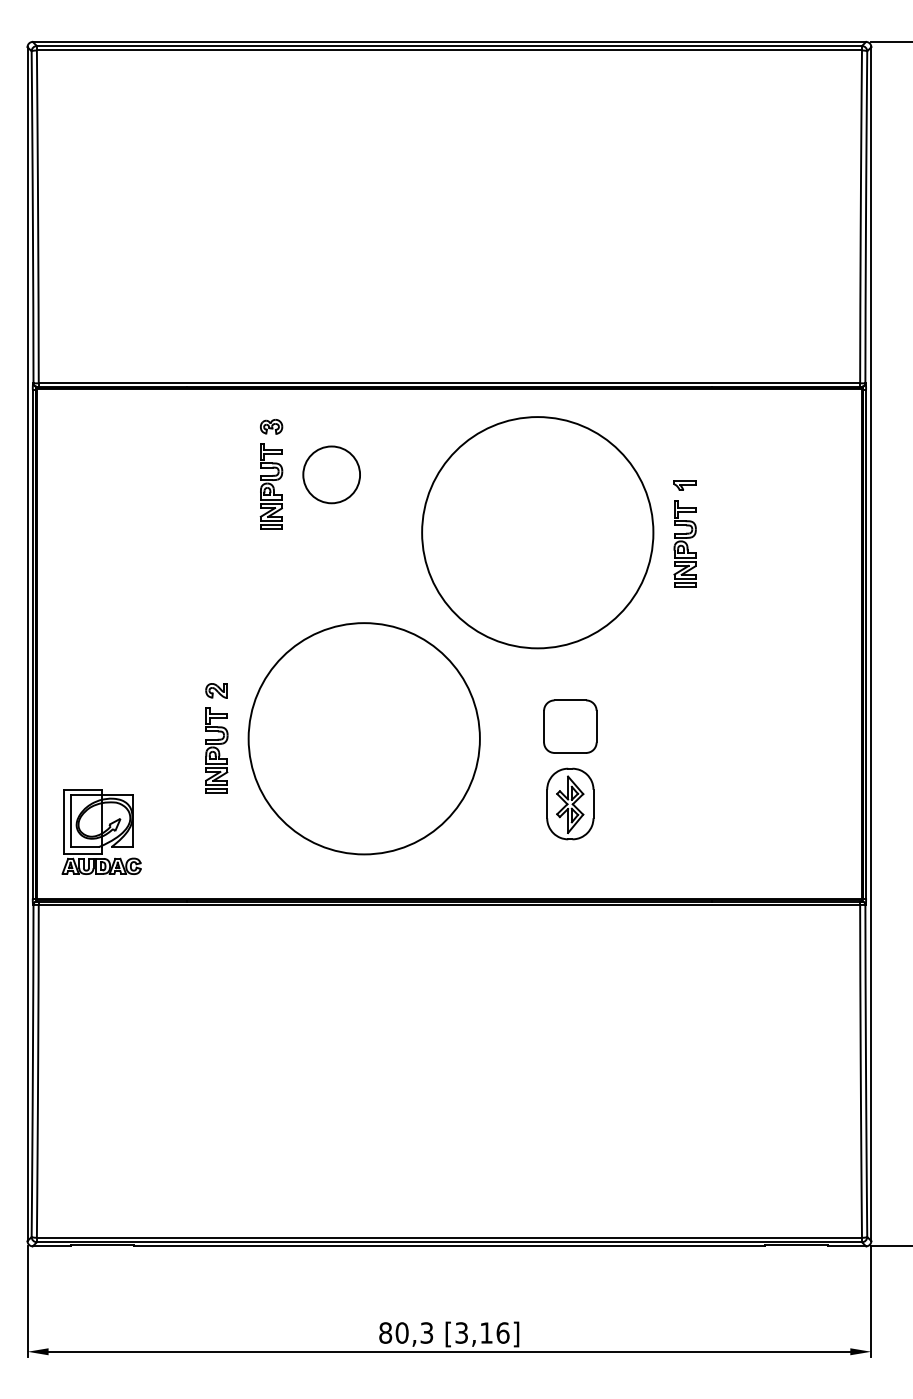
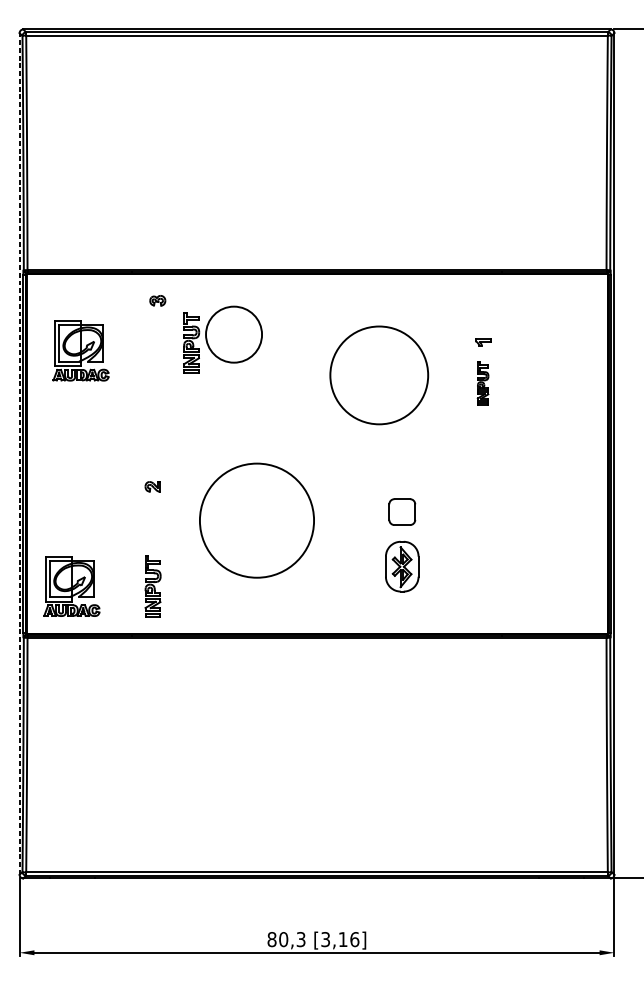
part: (271, 426) -> (157, 300), moved
circle: (331, 474) -> (233, 334), size x1.4
part: (114, 497) -> (80, 350), added
circle: (537, 532) -> (379, 375), size x0.6
part: (684, 543) -> (482, 383), size x0.7
line: (27, 644) -> (19, 454), solid -> dashed
part: (570, 726) -> (402, 512), size x0.7
circle: (363, 738) -> (256, 520), size x0.7
part: (216, 750) -> (152, 586), moved

